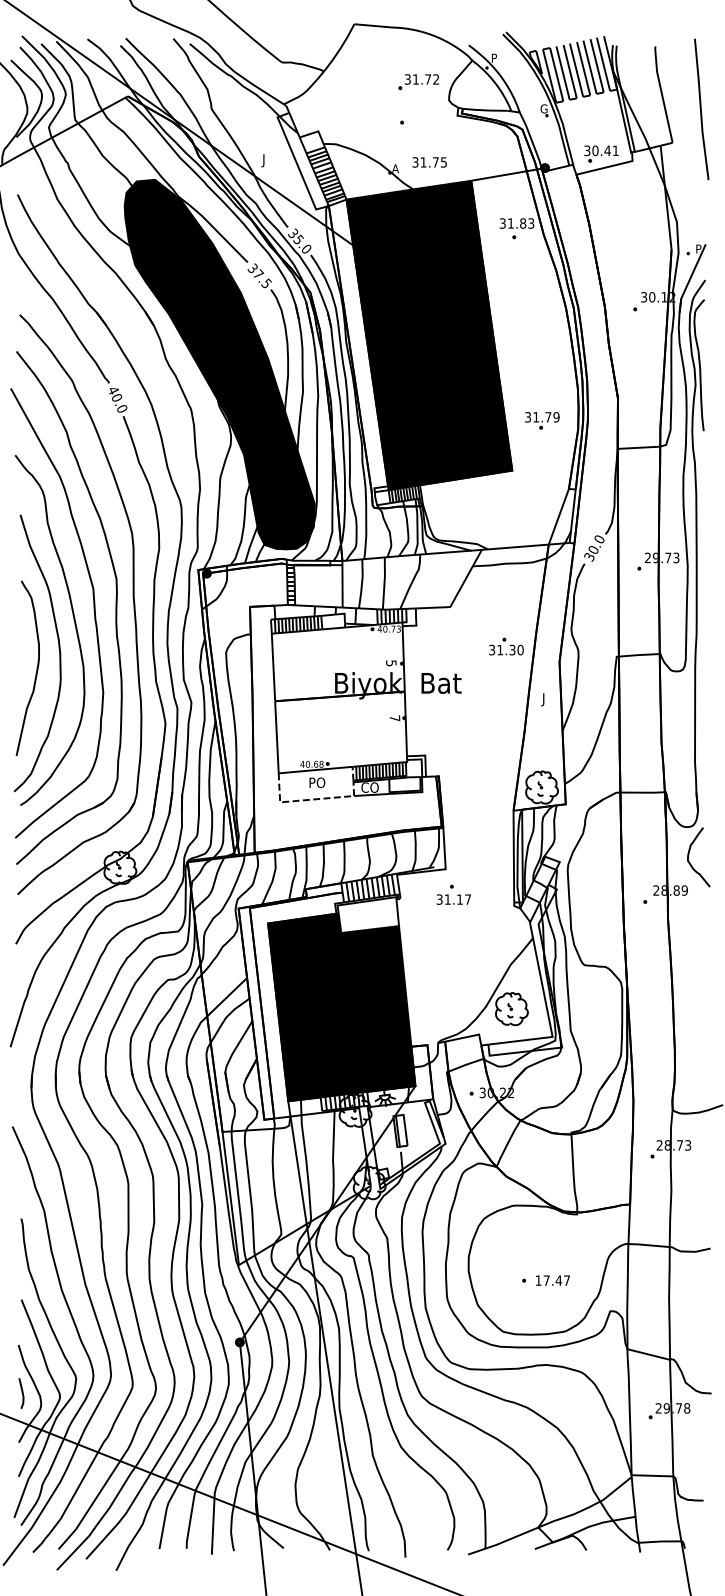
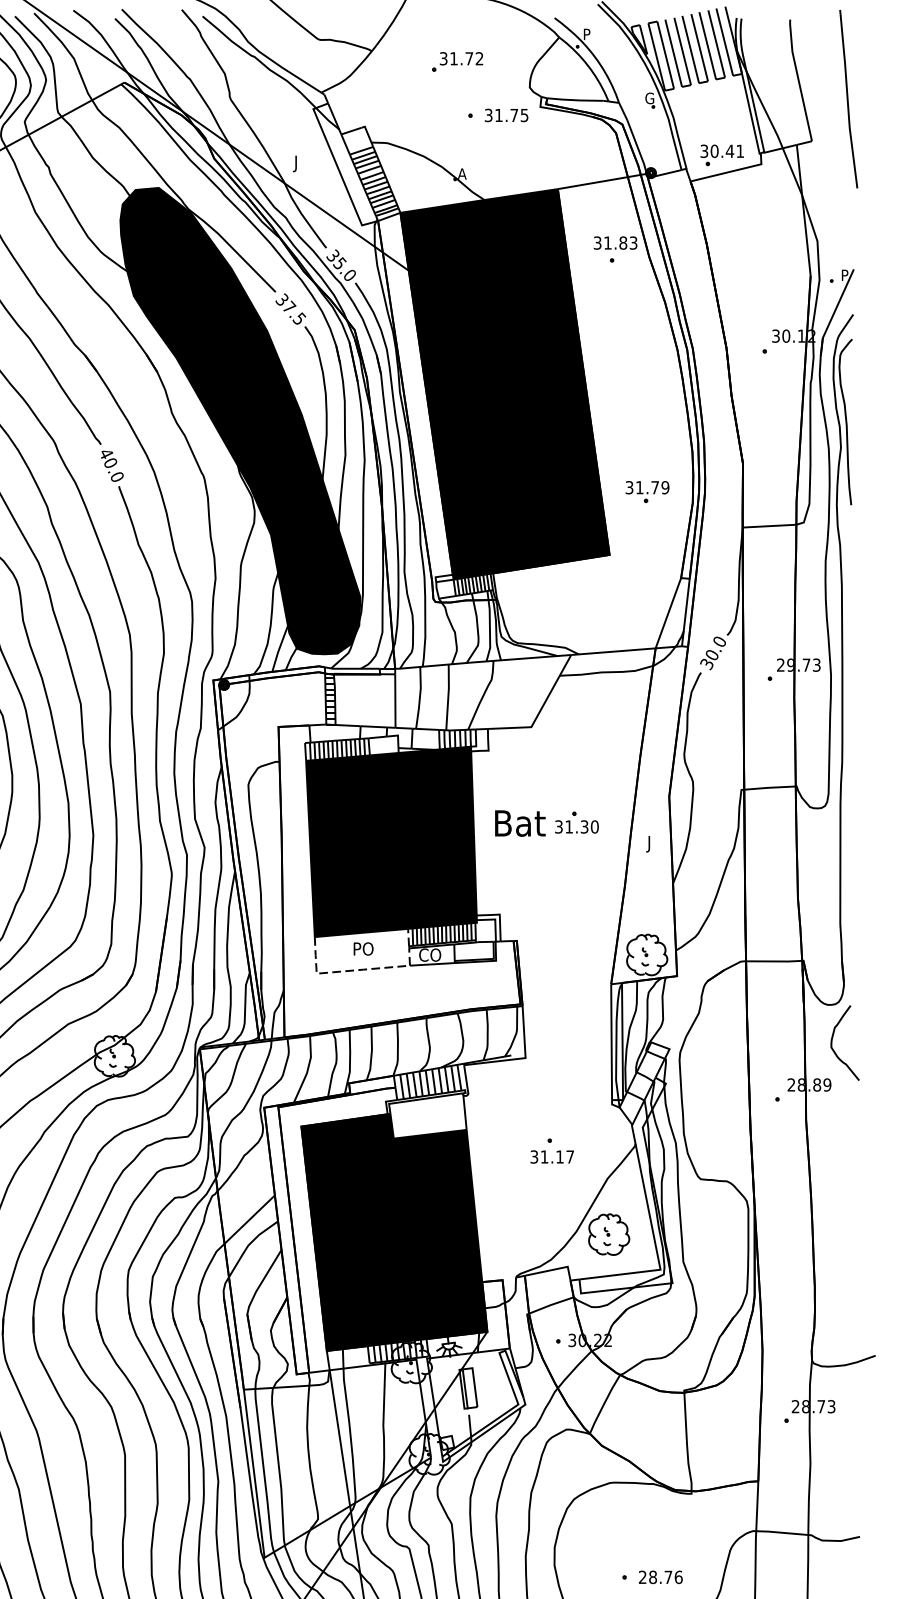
part: (418, 81) -> (457, 61), moved
text: (429, 162) -> (506, 115), moved
part: (506, 646) -> (577, 822), moved
fill: (339, 697) -> (391, 841), added
part: (453, 894) -> (551, 1150), moved
text: (552, 1280) -> (660, 1577), 17.47 -> 28.76

